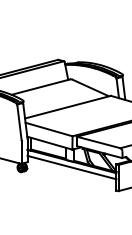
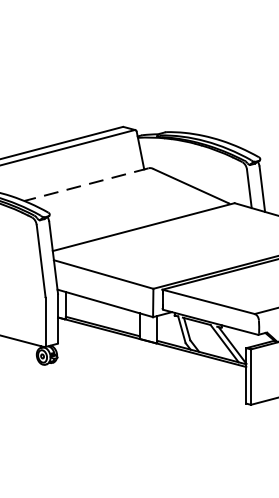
line: (40, 87) -> (85, 185), solid -> dashed
line: (71, 167) -> (151, 354), removed

